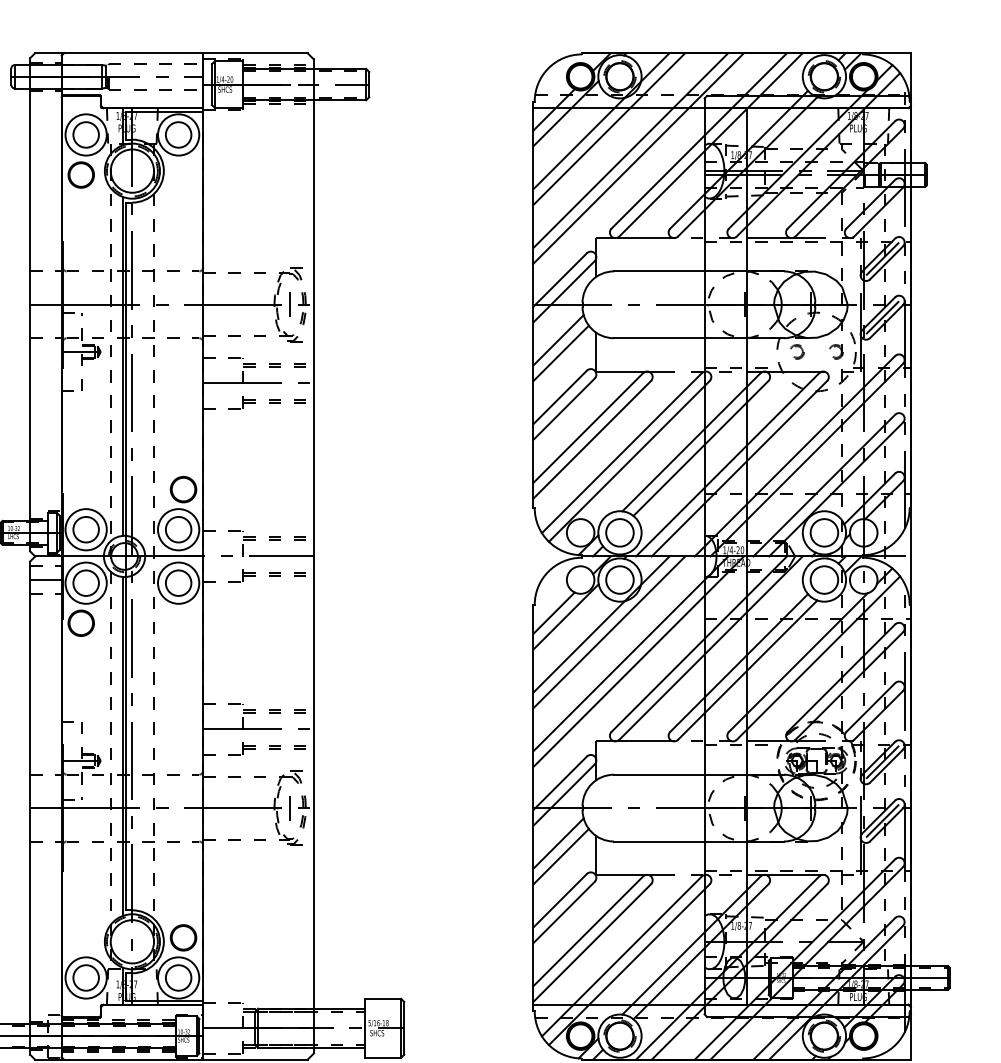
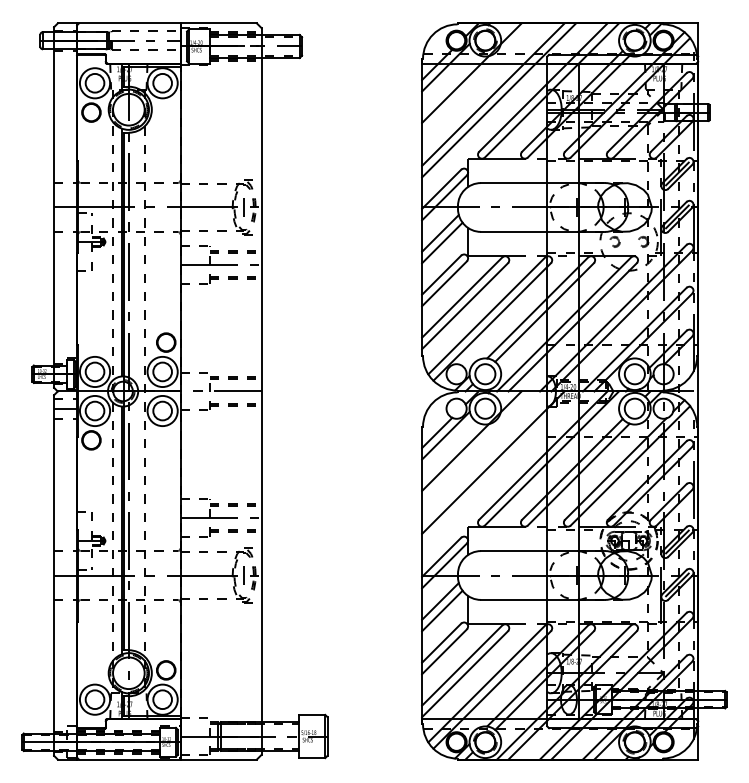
line: (609, 128) -> (477, 78), removed
line: (609, 631) -> (477, 446), removed
line: (639, 661) -> (499, 468), removed

